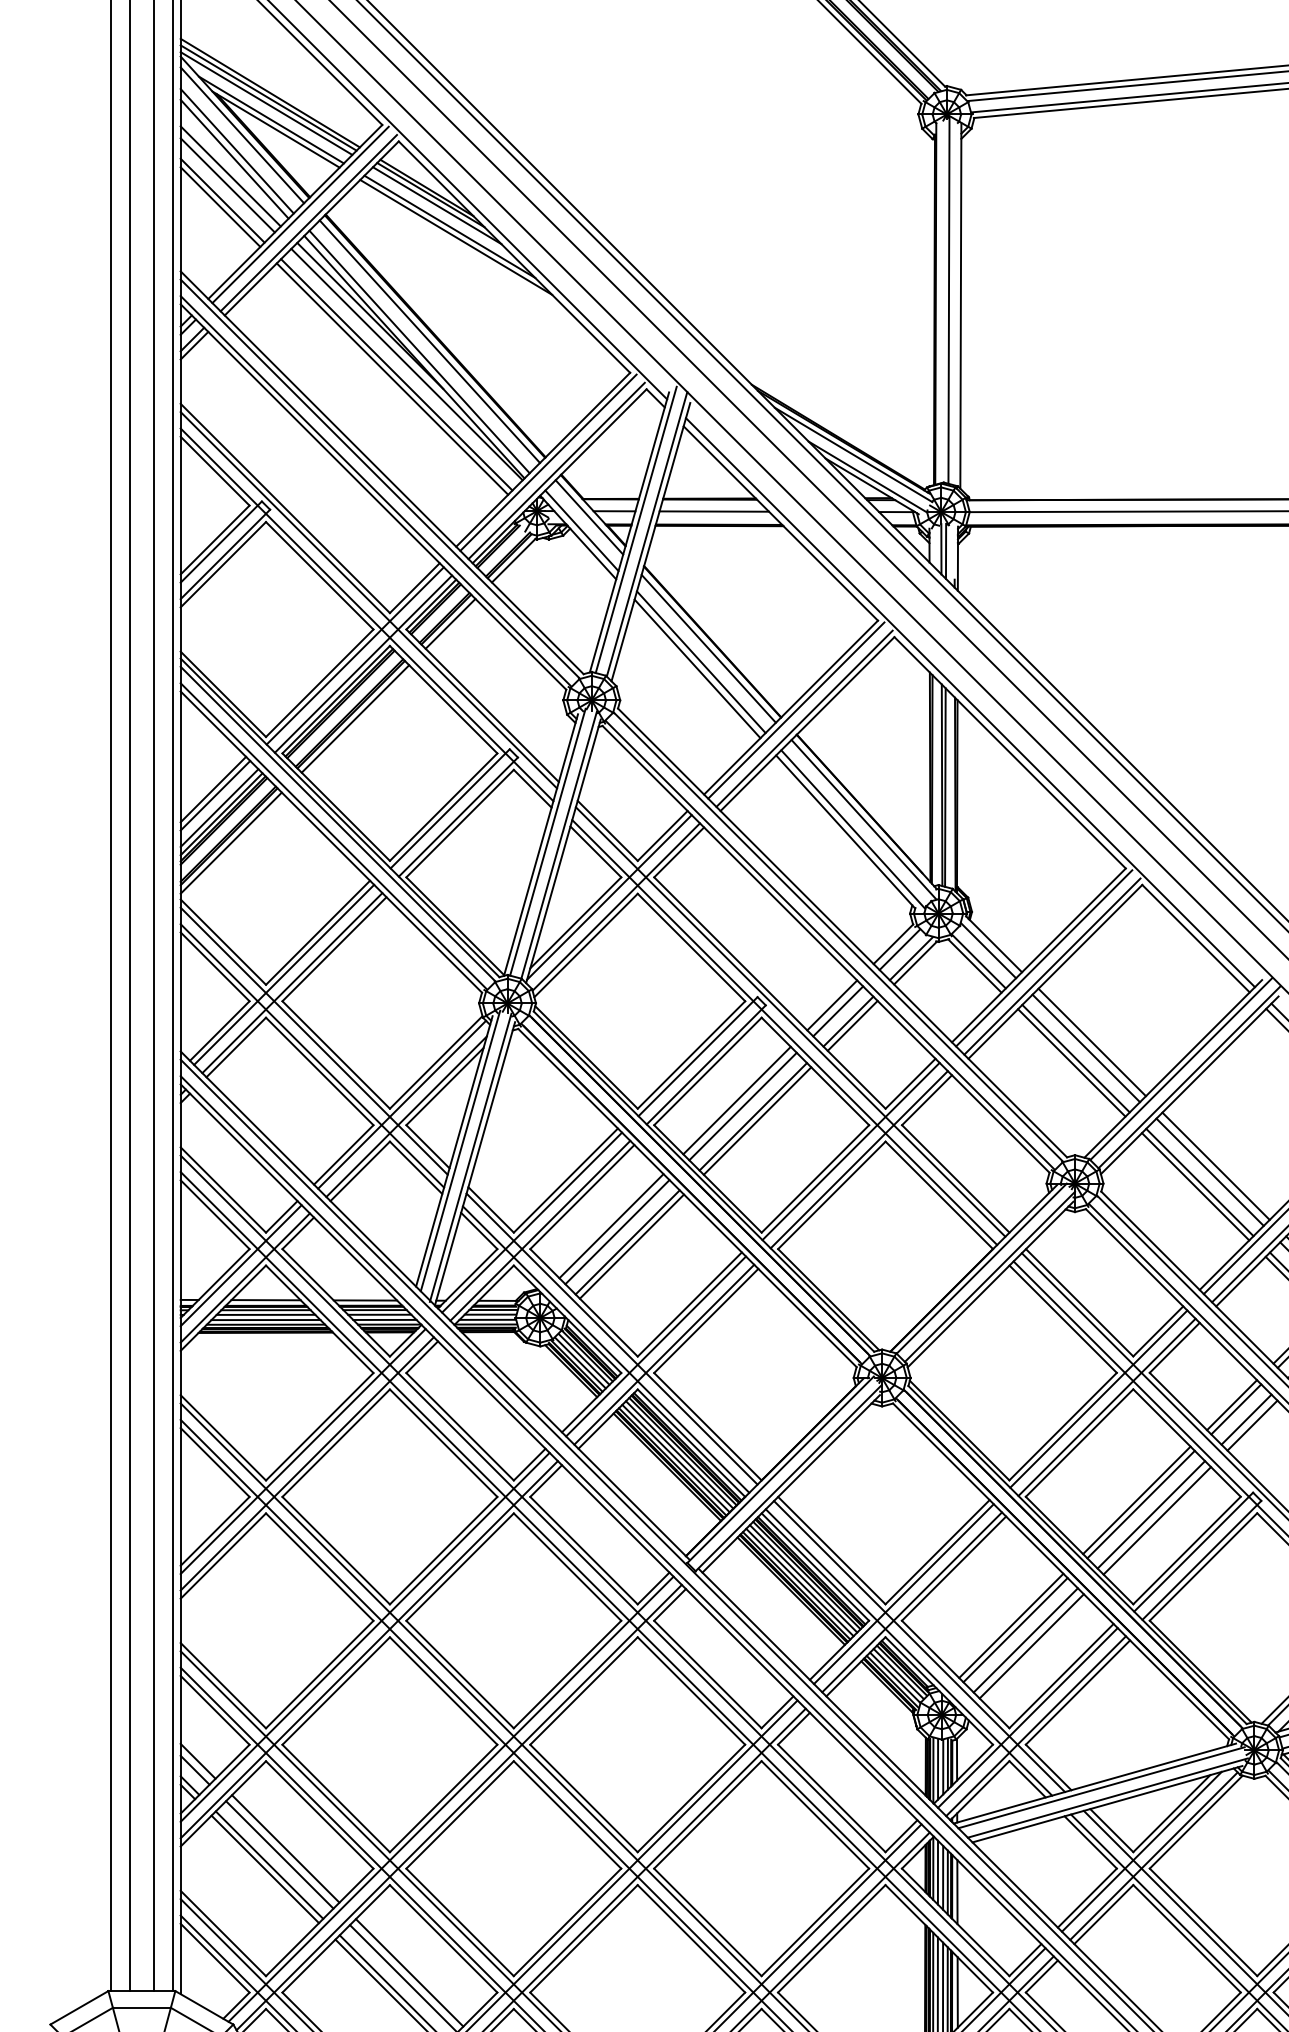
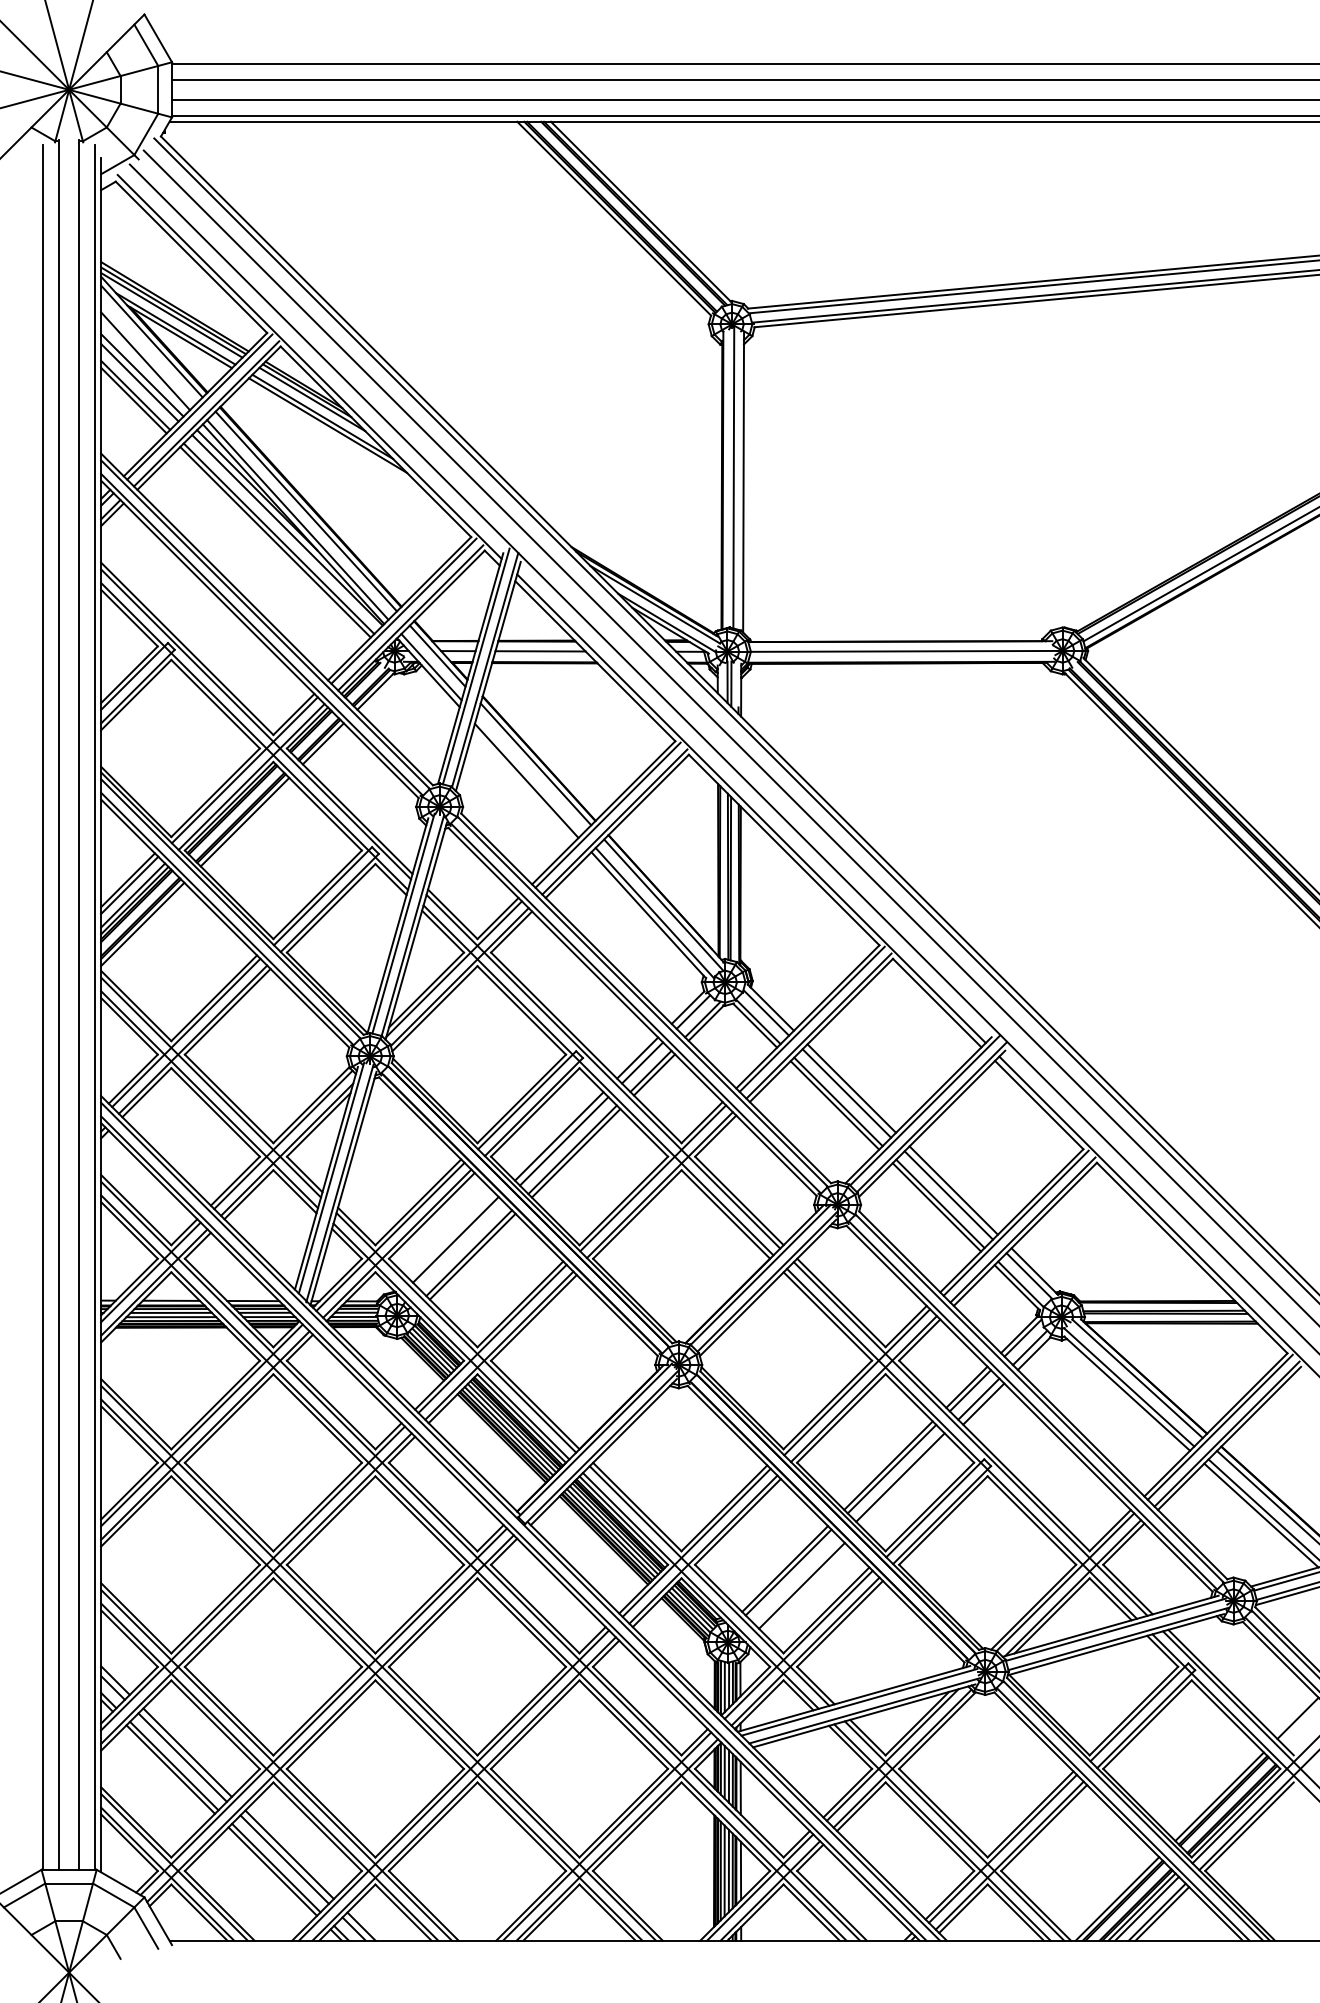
line: (237, 151) -> (147, 354), removed
line: (700, 662) -> (529, 775), removed
line: (617, 1231) -> (460, 1244), removed
line: (1157, 1520) -> (905, 1482), removed
line: (1025, 1639) -> (796, 1580), removed

